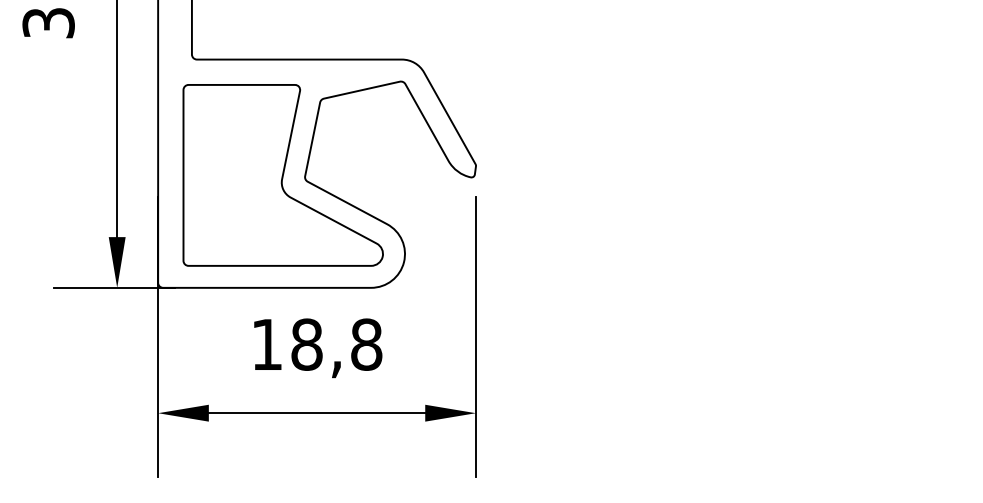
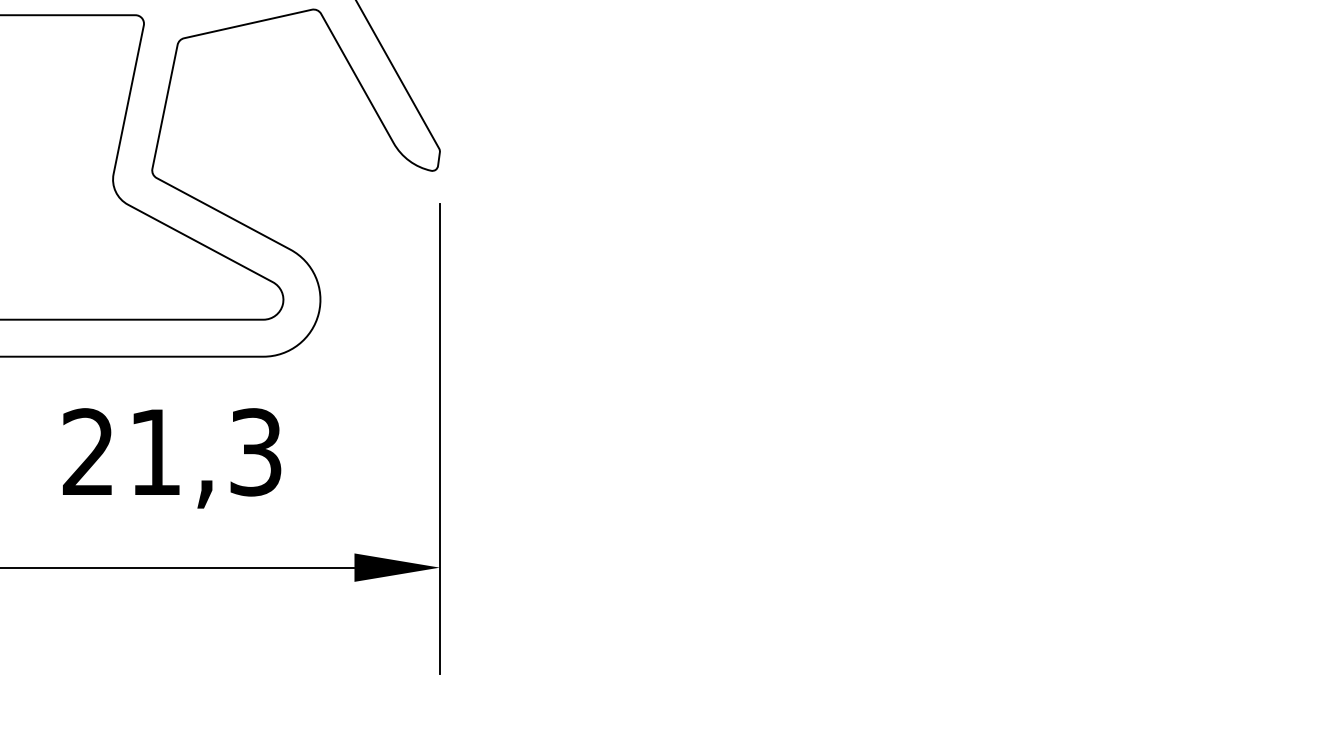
text: (317, 344) -> (173, 452), 18,8 -> 21,3

